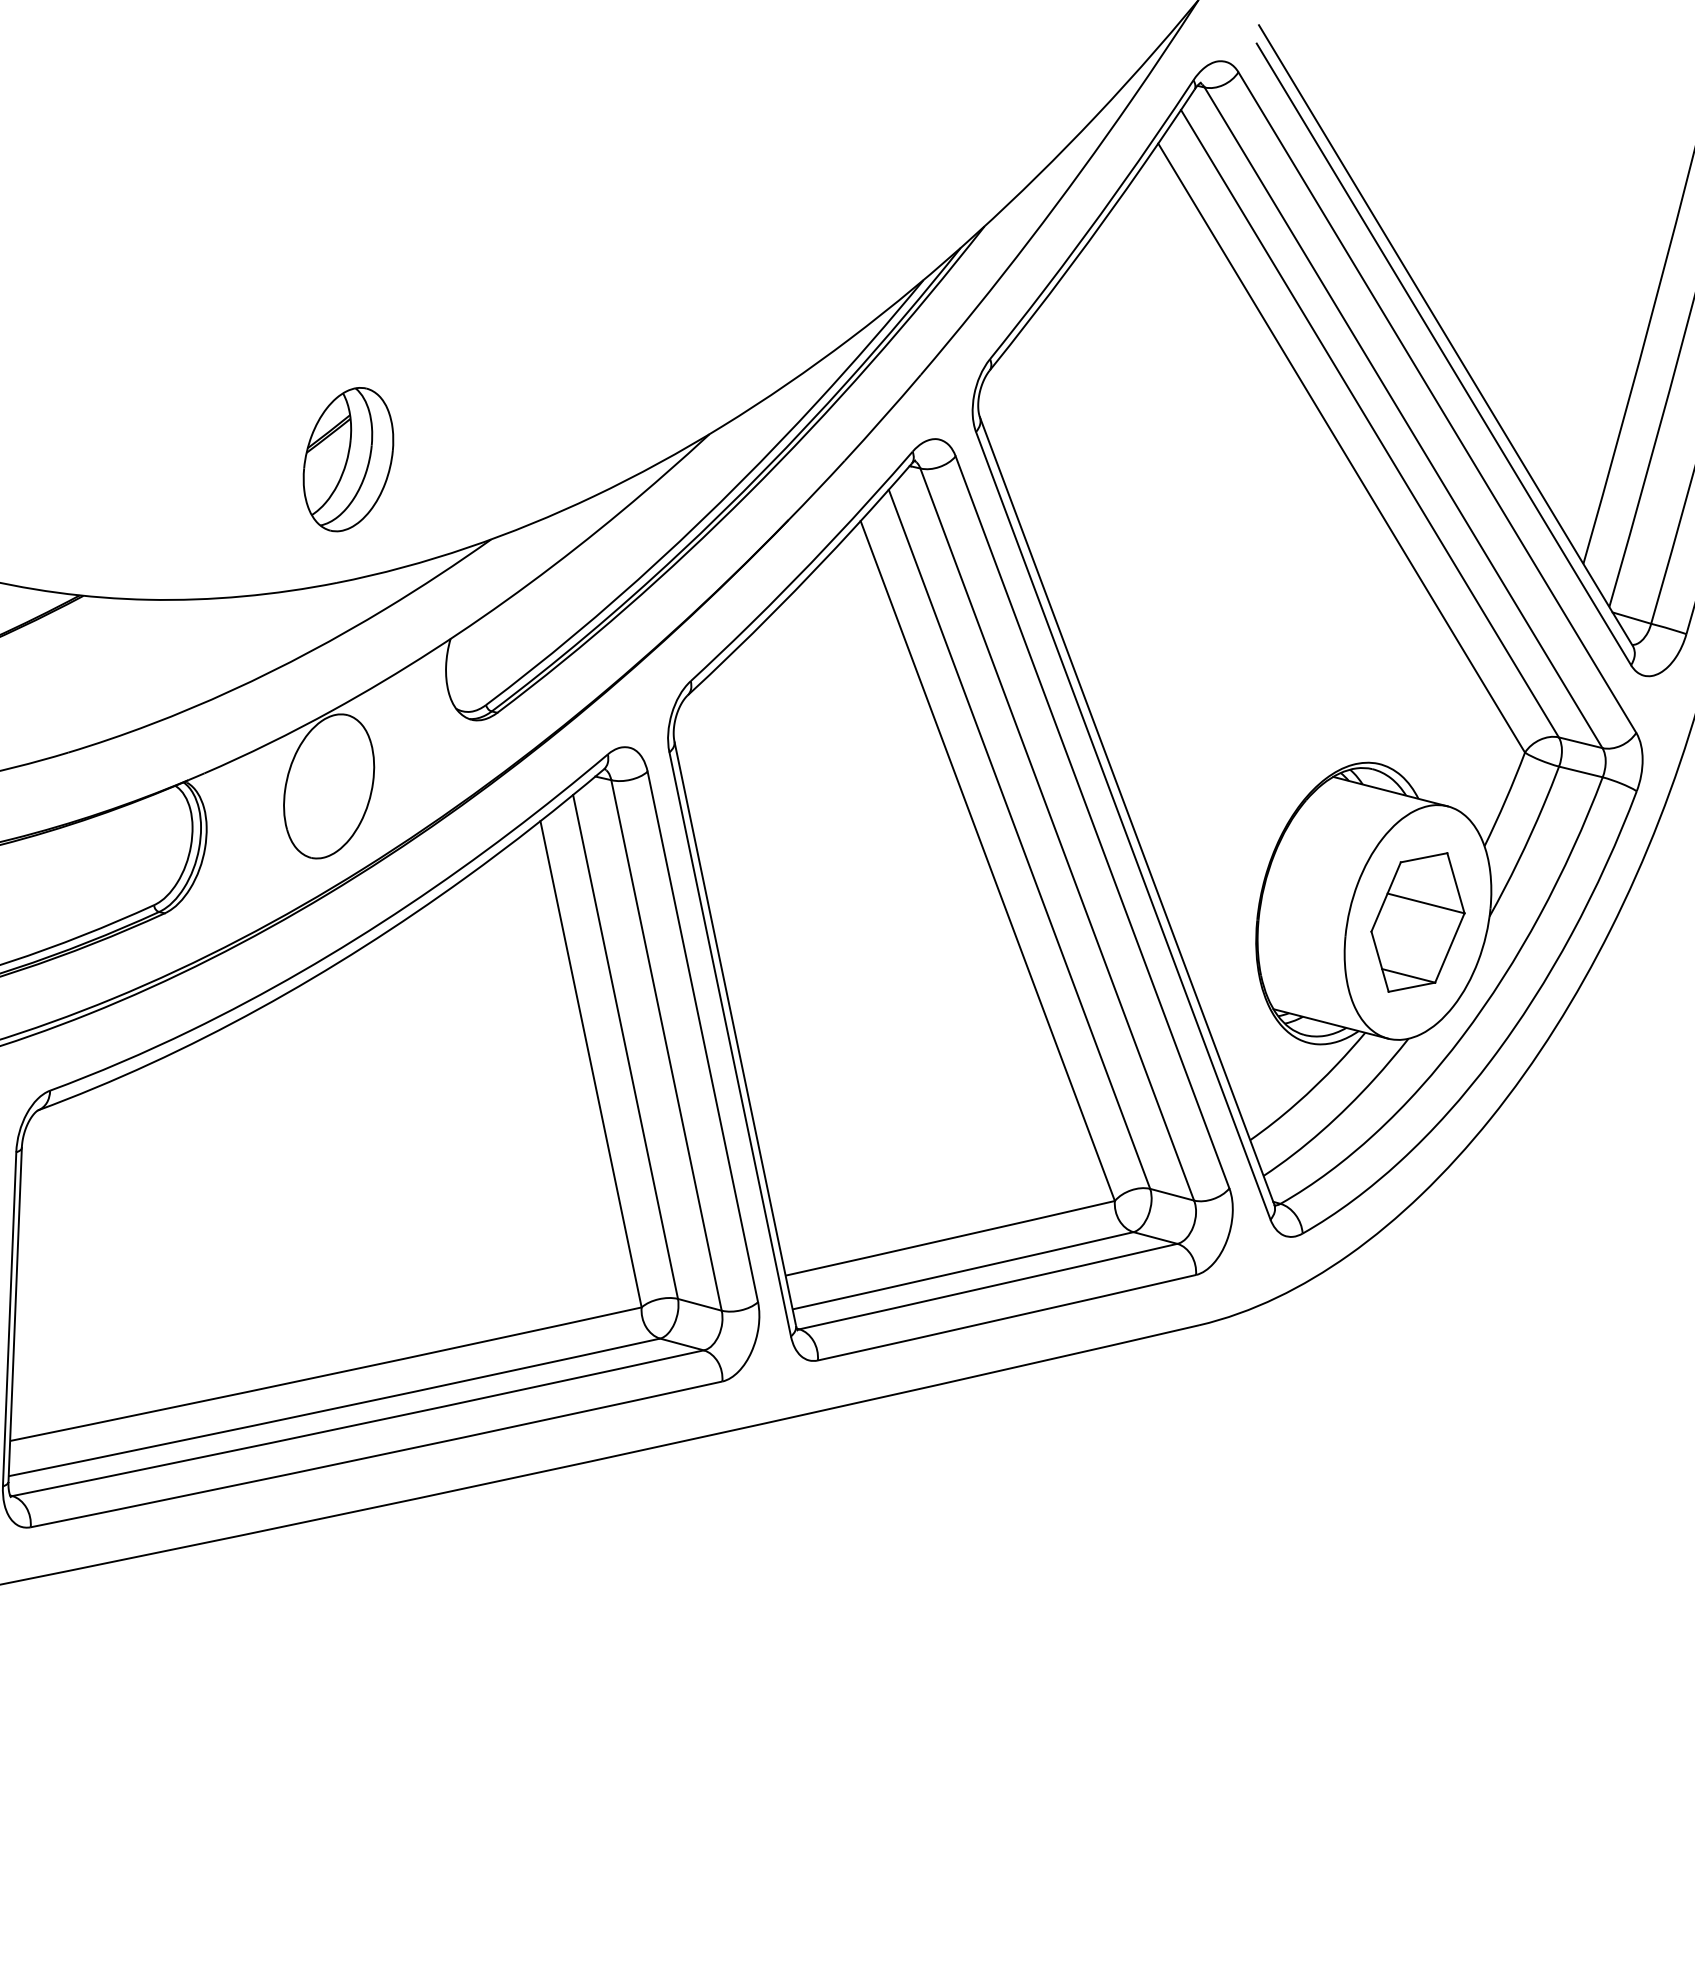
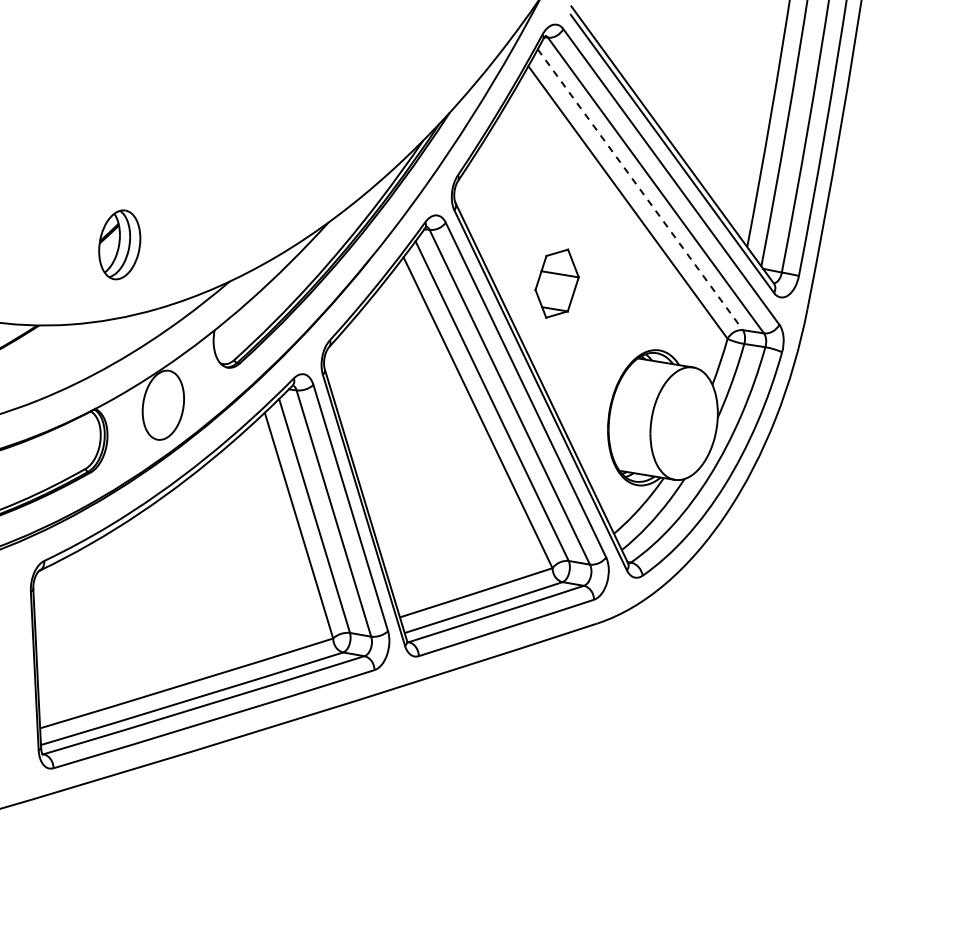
line: (1370, 423) -> (640, 189), solid -> dashed
part: (348, 458) -> (119, 244), moved
part: (1416, 922) -> (556, 283), moved

